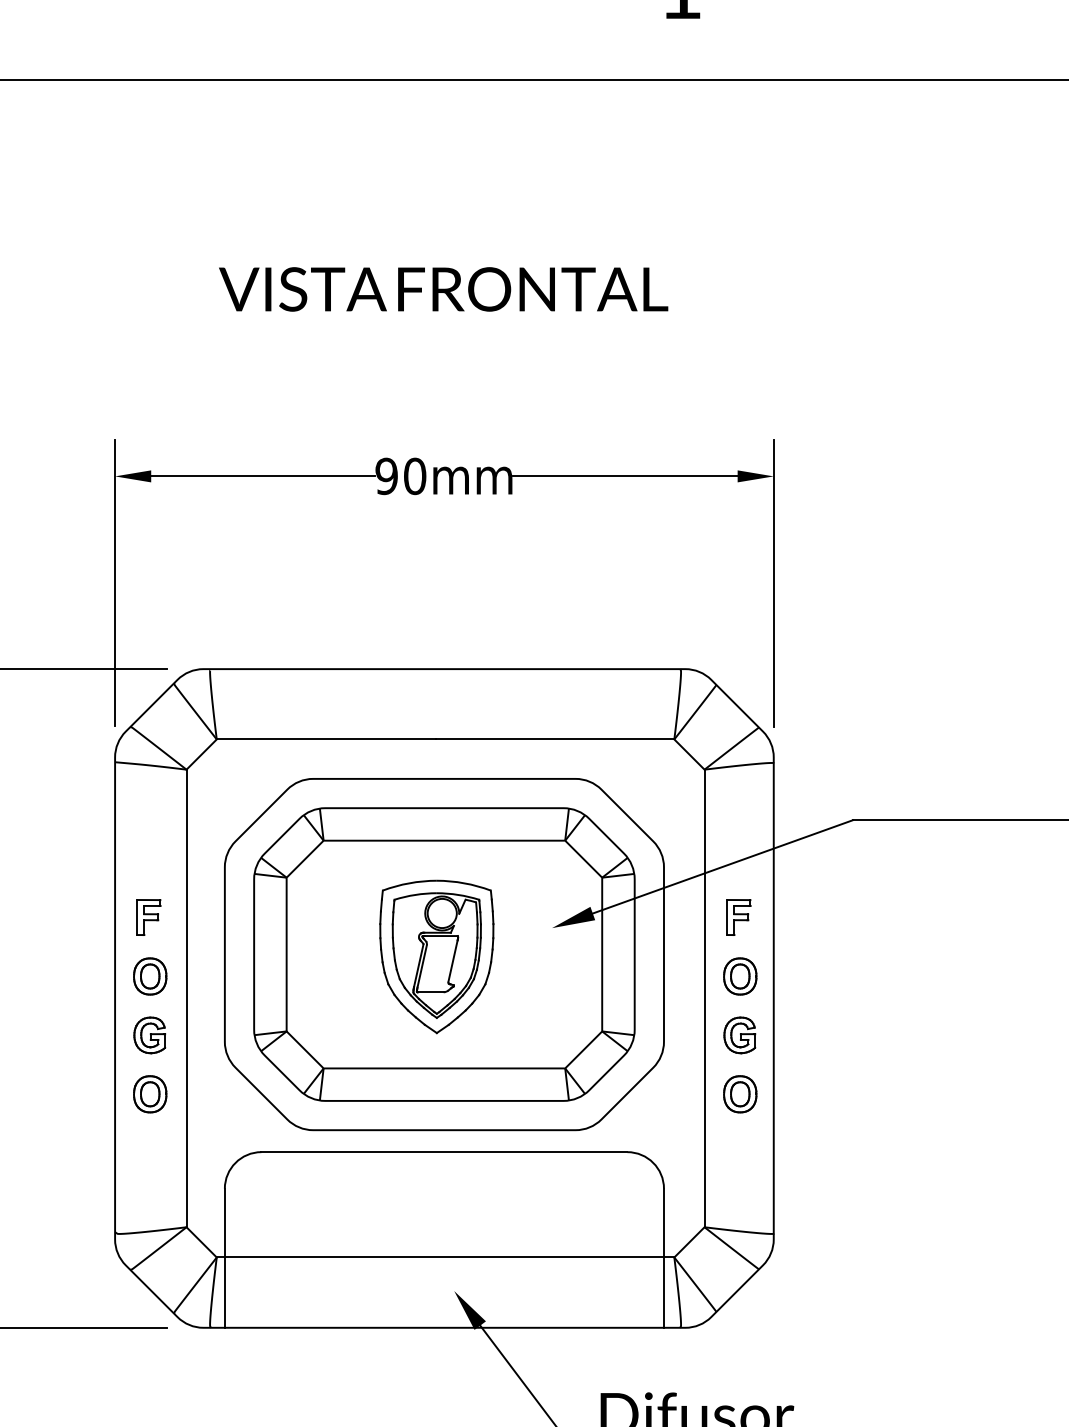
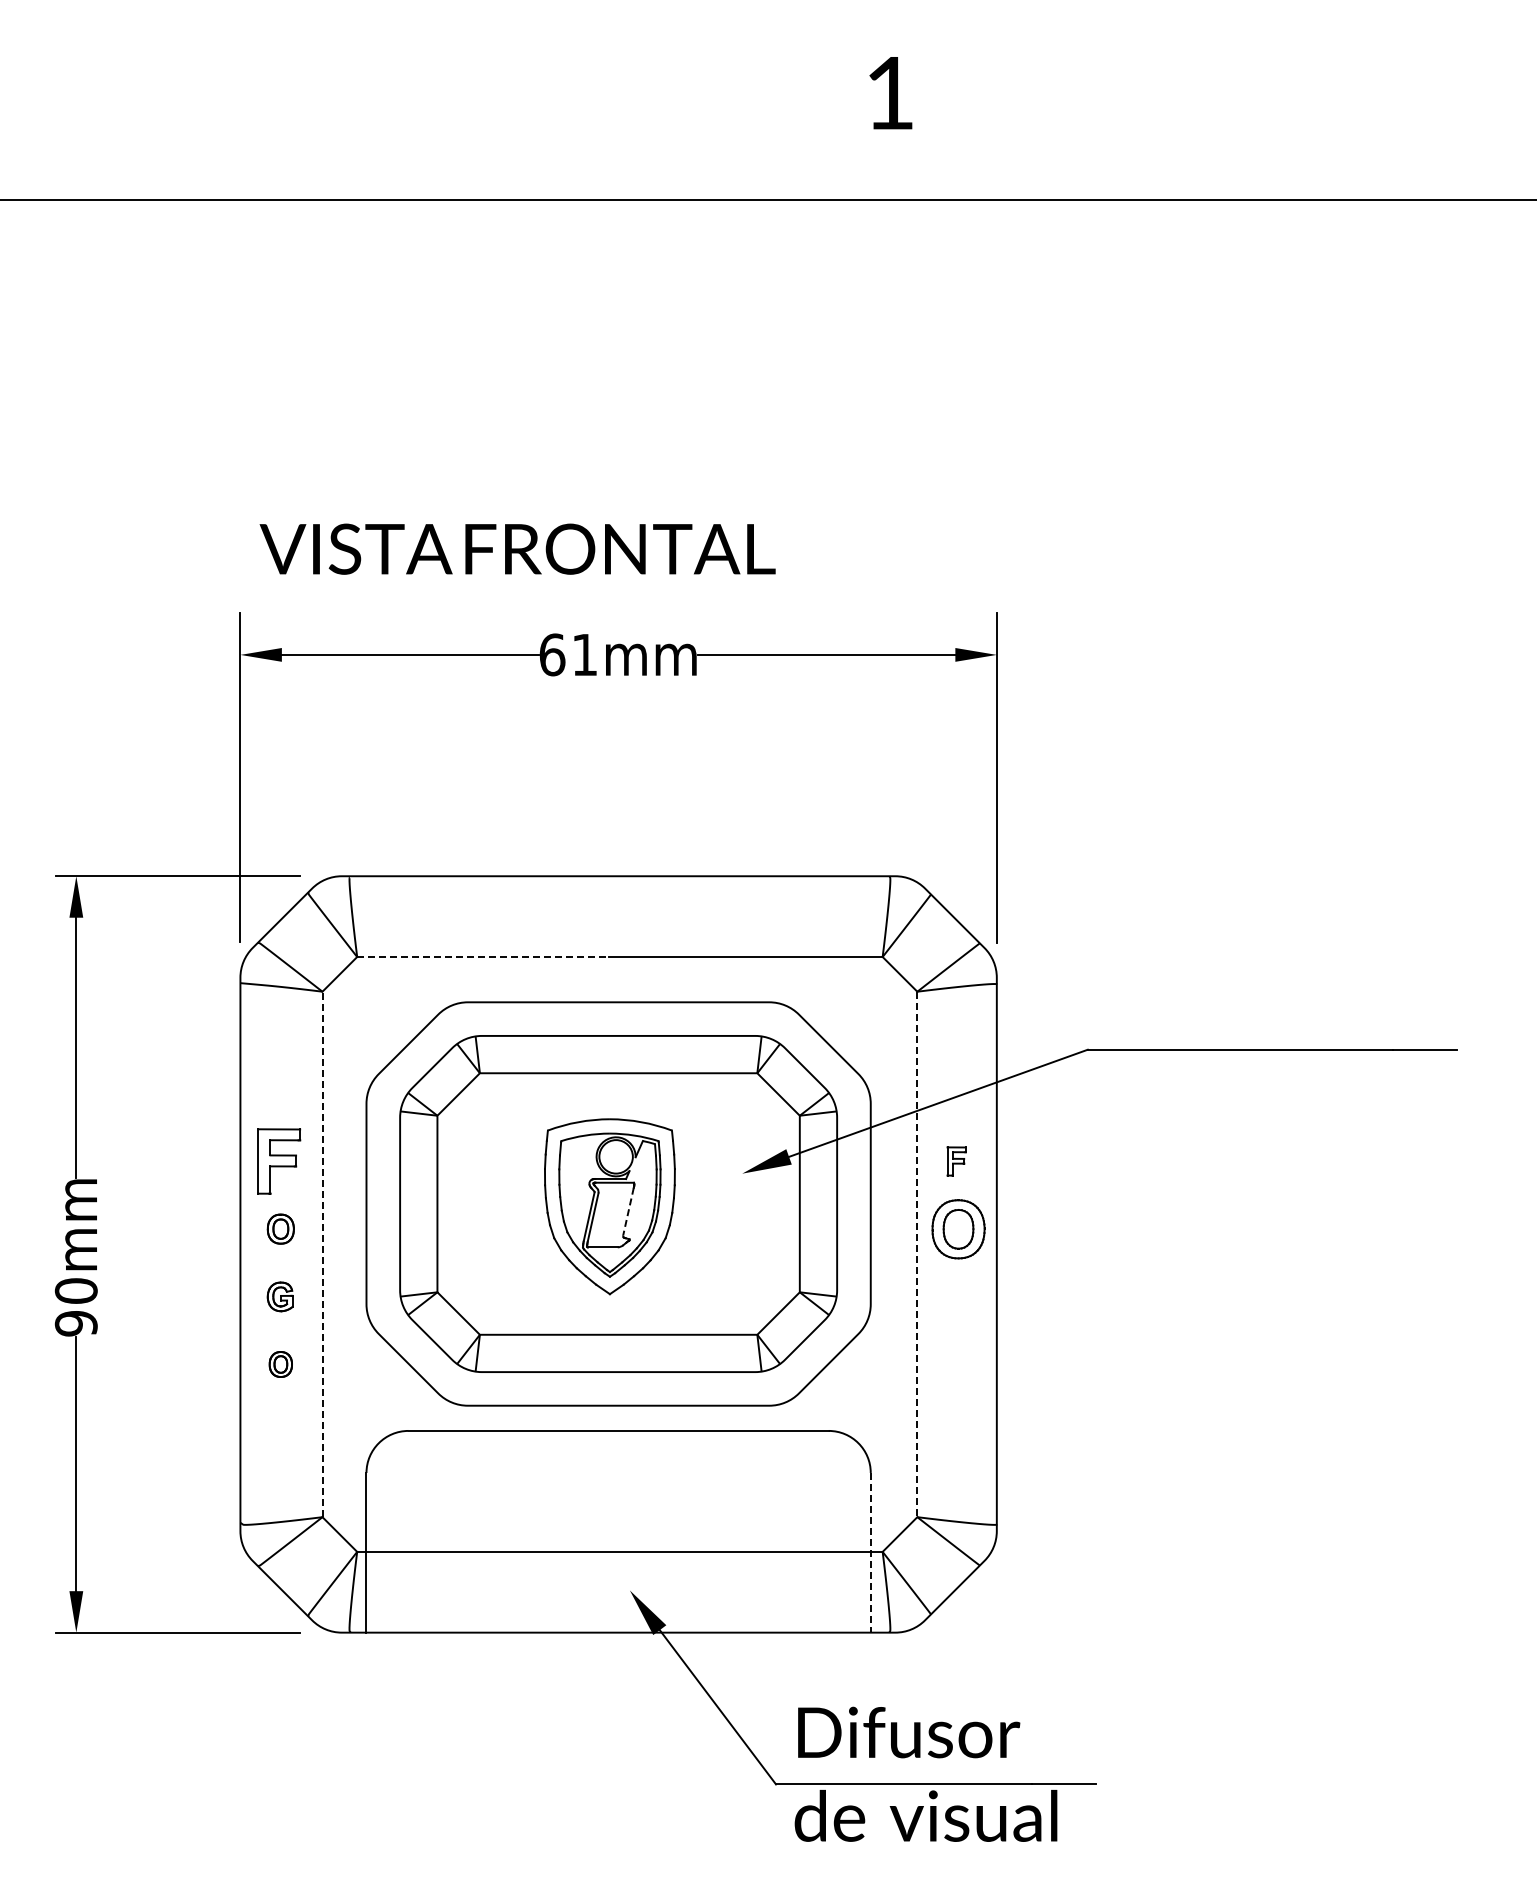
text: (443, 288) -> (517, 548), moved
text: (400, 476) -> (568, 654), 90mm -> 61mm
line: (326, 739) -> (483, 957), solid -> dashed
part: (149, 917) -> (279, 1161), size x1.6
part: (738, 917) -> (956, 1161), size x0.7
line: (453, 961) -> (628, 1212), solid -> dashed
part: (149, 975) -> (280, 1228), size x0.7
part: (739, 975) -> (957, 1228), size x1.4
line: (186, 998) -> (322, 1254), solid -> dashed
line: (704, 998) -> (917, 1254), solid -> dashed
part: (149, 1035) -> (279, 1296), size x0.7
part: (739, 1035) -> (957, 1296), removed
part: (149, 1094) -> (280, 1364), size x0.6
part: (739, 1094) -> (957, 1364), removed
line: (663, 1258) -> (870, 1552), solid -> dashed

